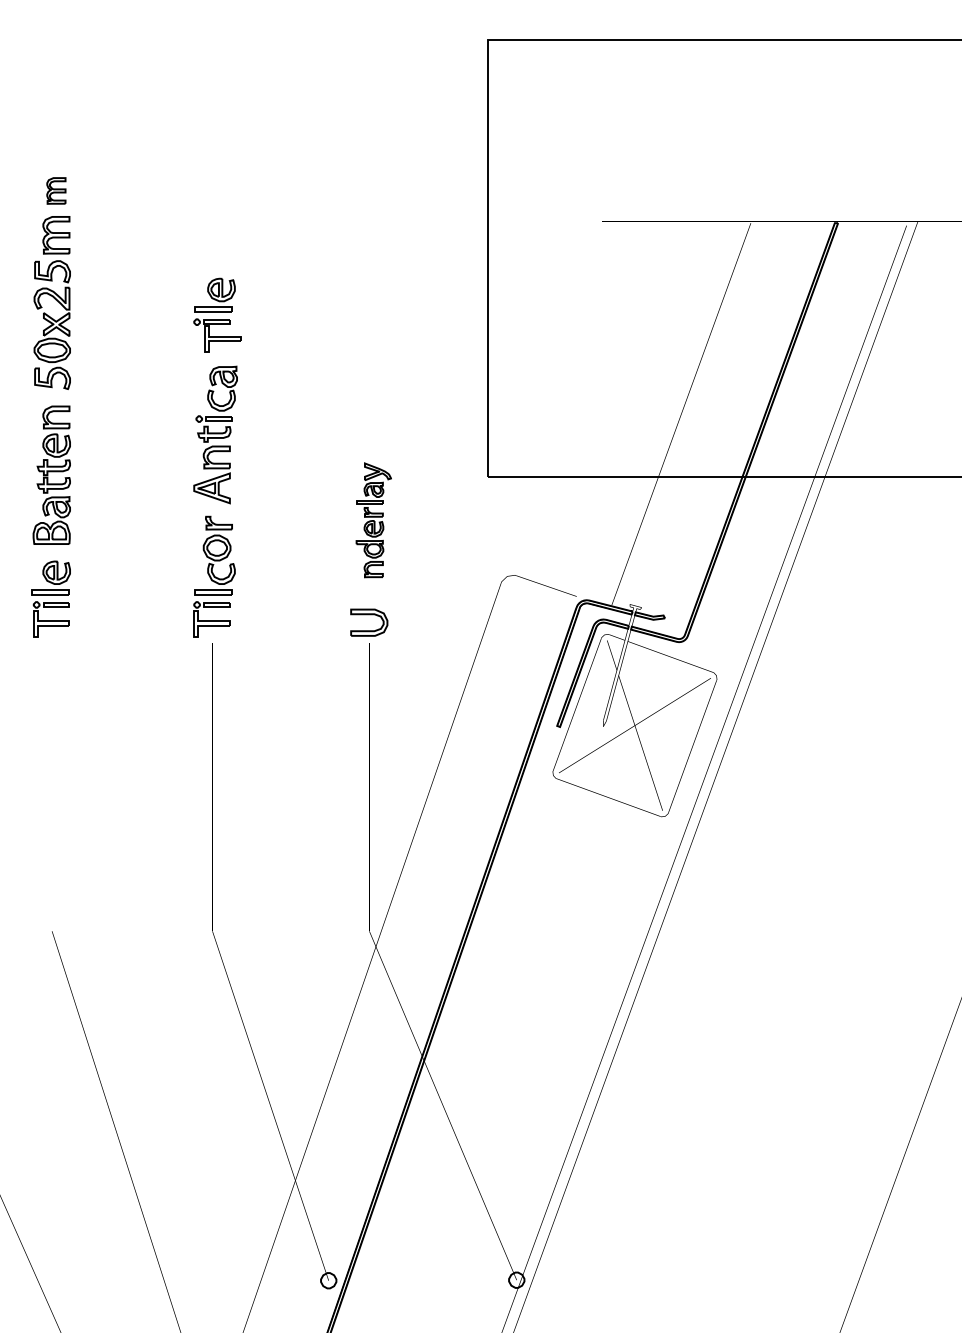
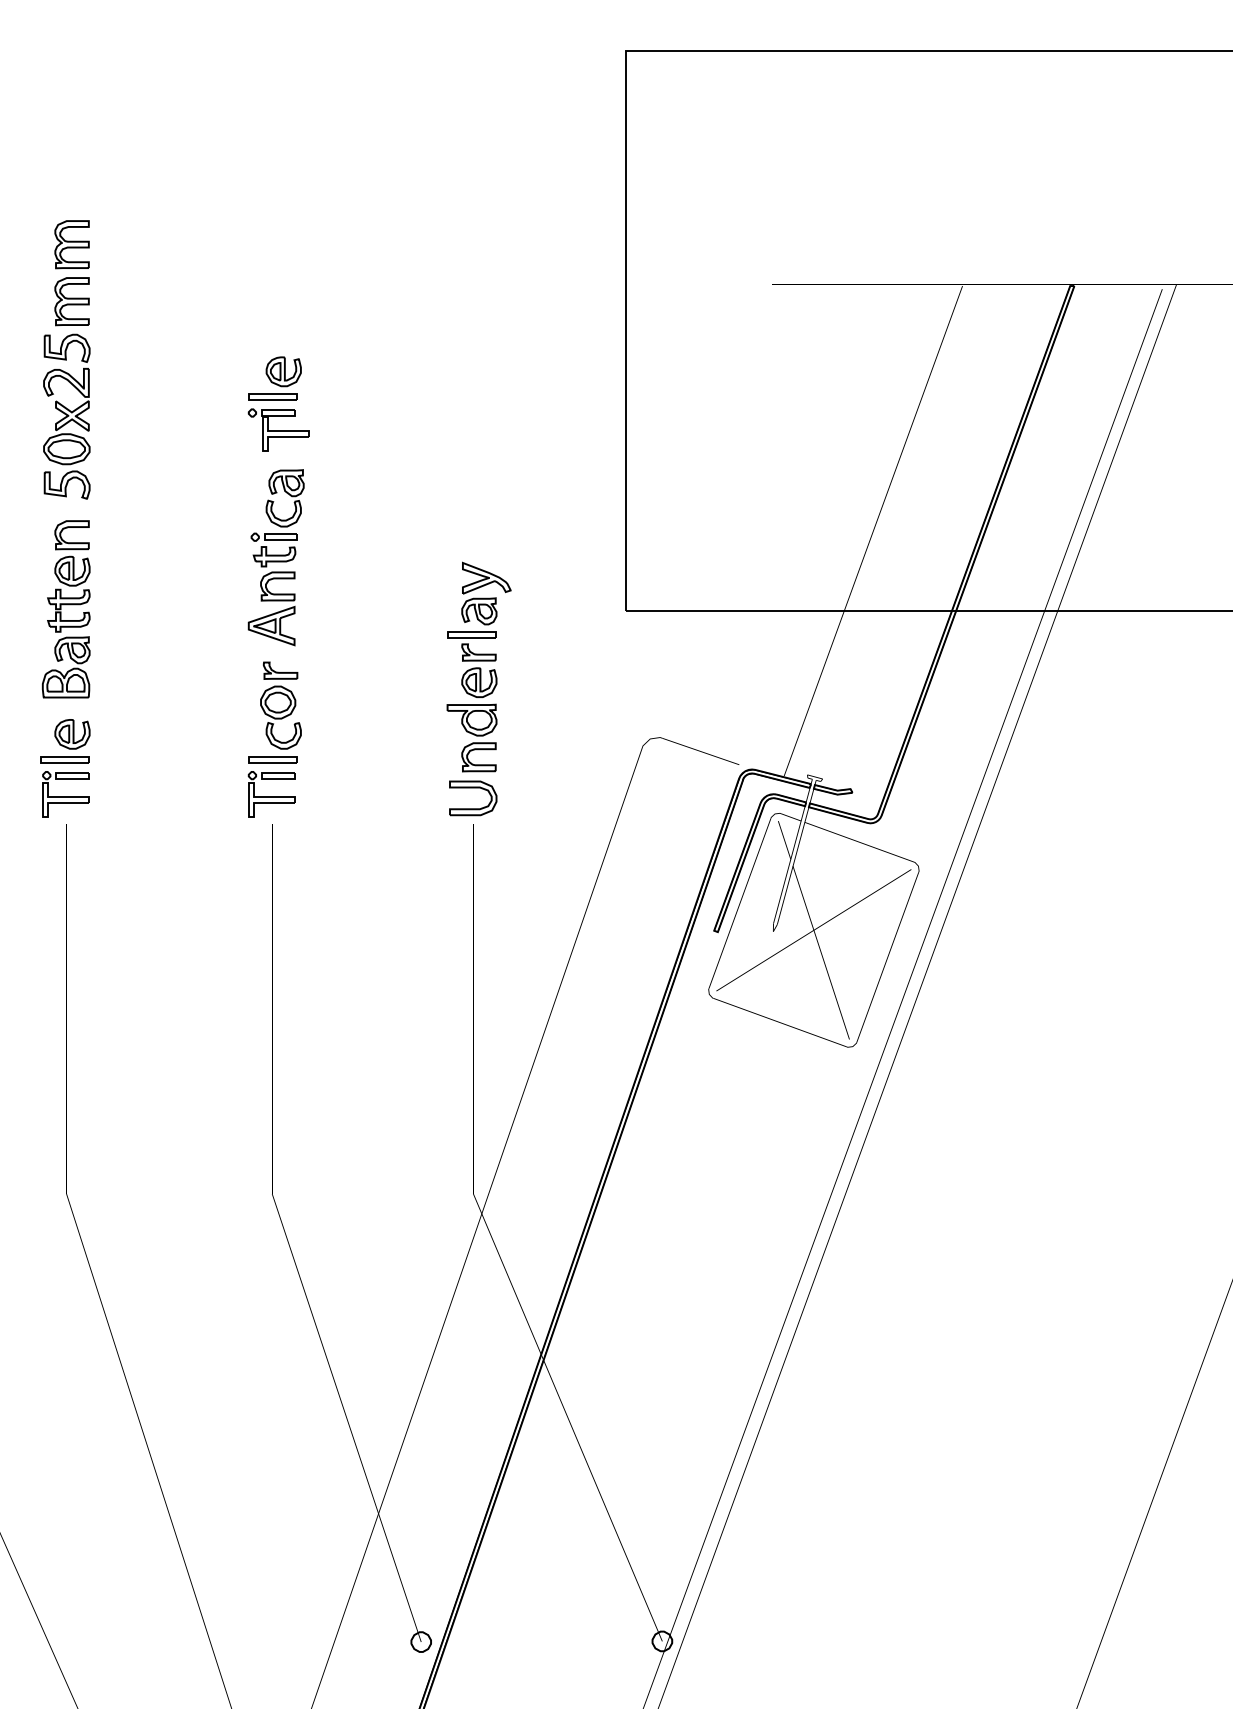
part: (55, 190) -> (71, 244), size x1.43
part: (373, 519) -> (478, 666), size x1.43

